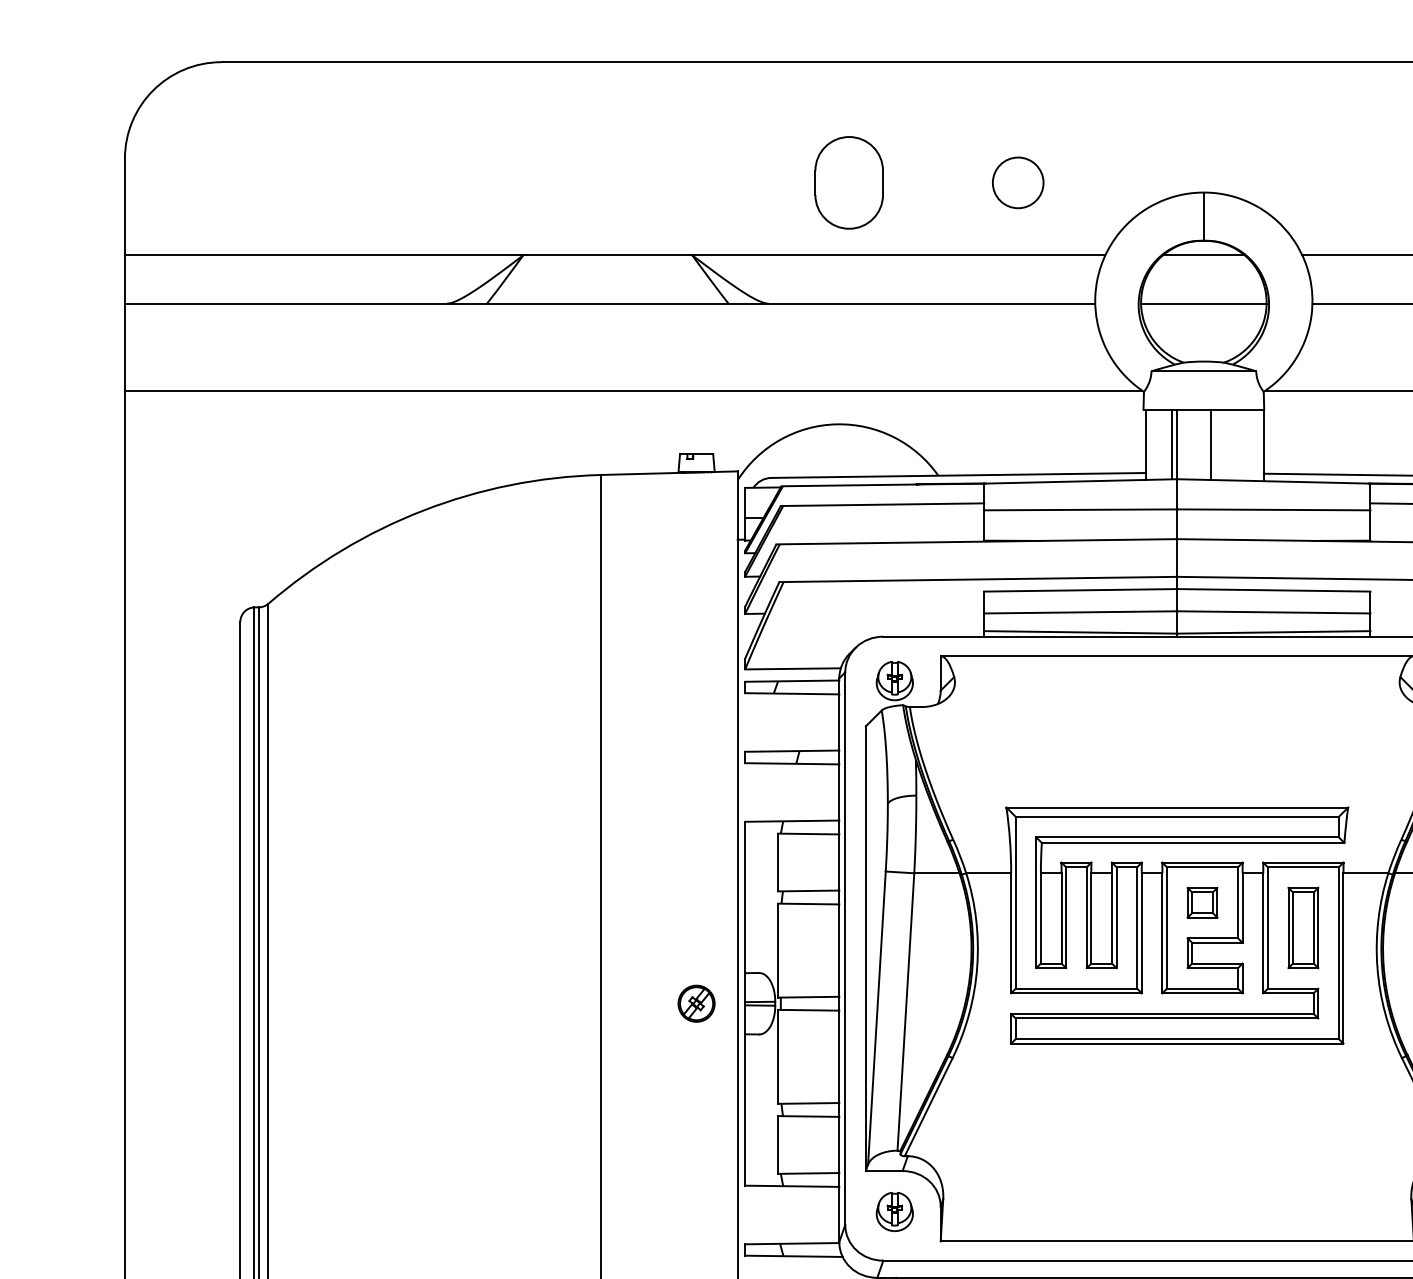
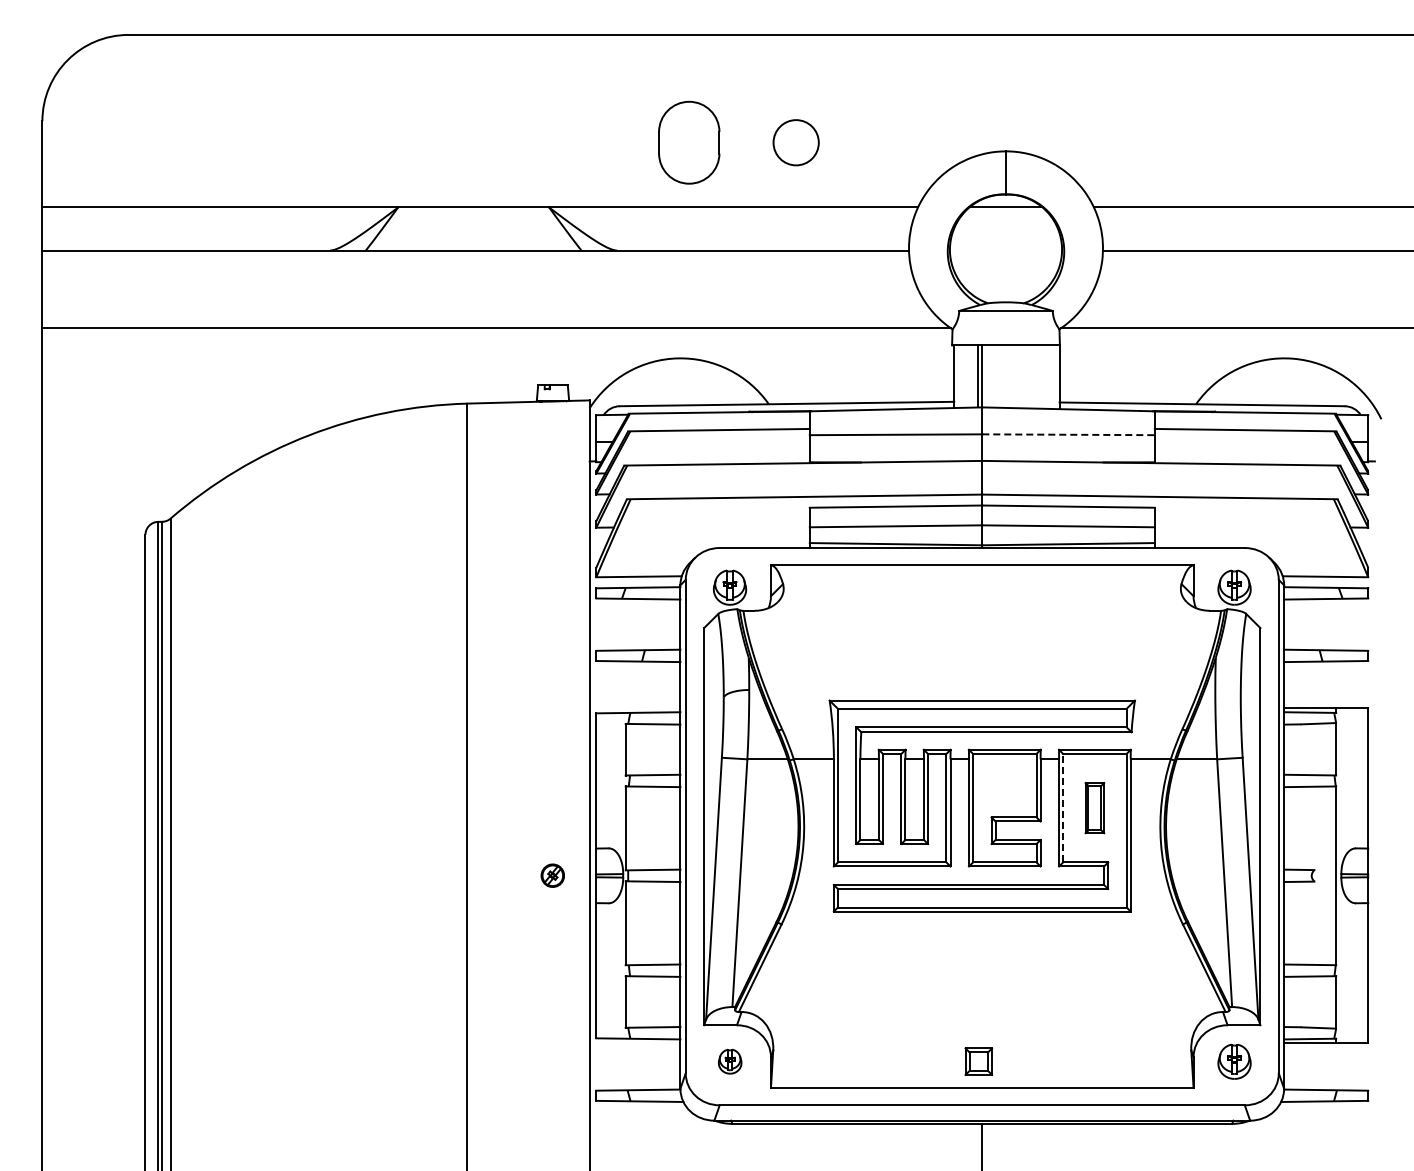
circle: (1017, 182) -> (795, 142), moved
line: (1203, 303) -> (1005, 250), removed
line: (1211, 444) -> (1012, 376), removed
line: (1274, 509) -> (1069, 434), solid -> dashed
part: (1202, 902) -> (978, 1061), moved
line: (1268, 927) -> (1063, 807), solid -> dashed
part: (1302, 927) -> (1094, 807), size x0.7
part: (696, 1003) -> (552, 875), size x0.7
part: (895, 1211) -> (730, 1061), size x0.7

